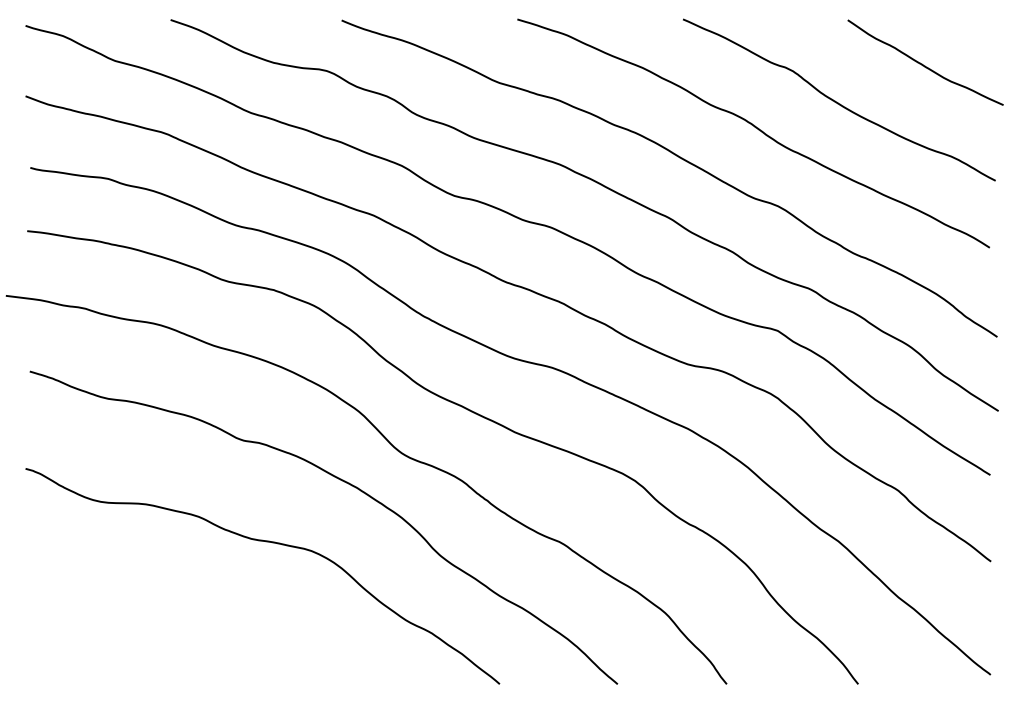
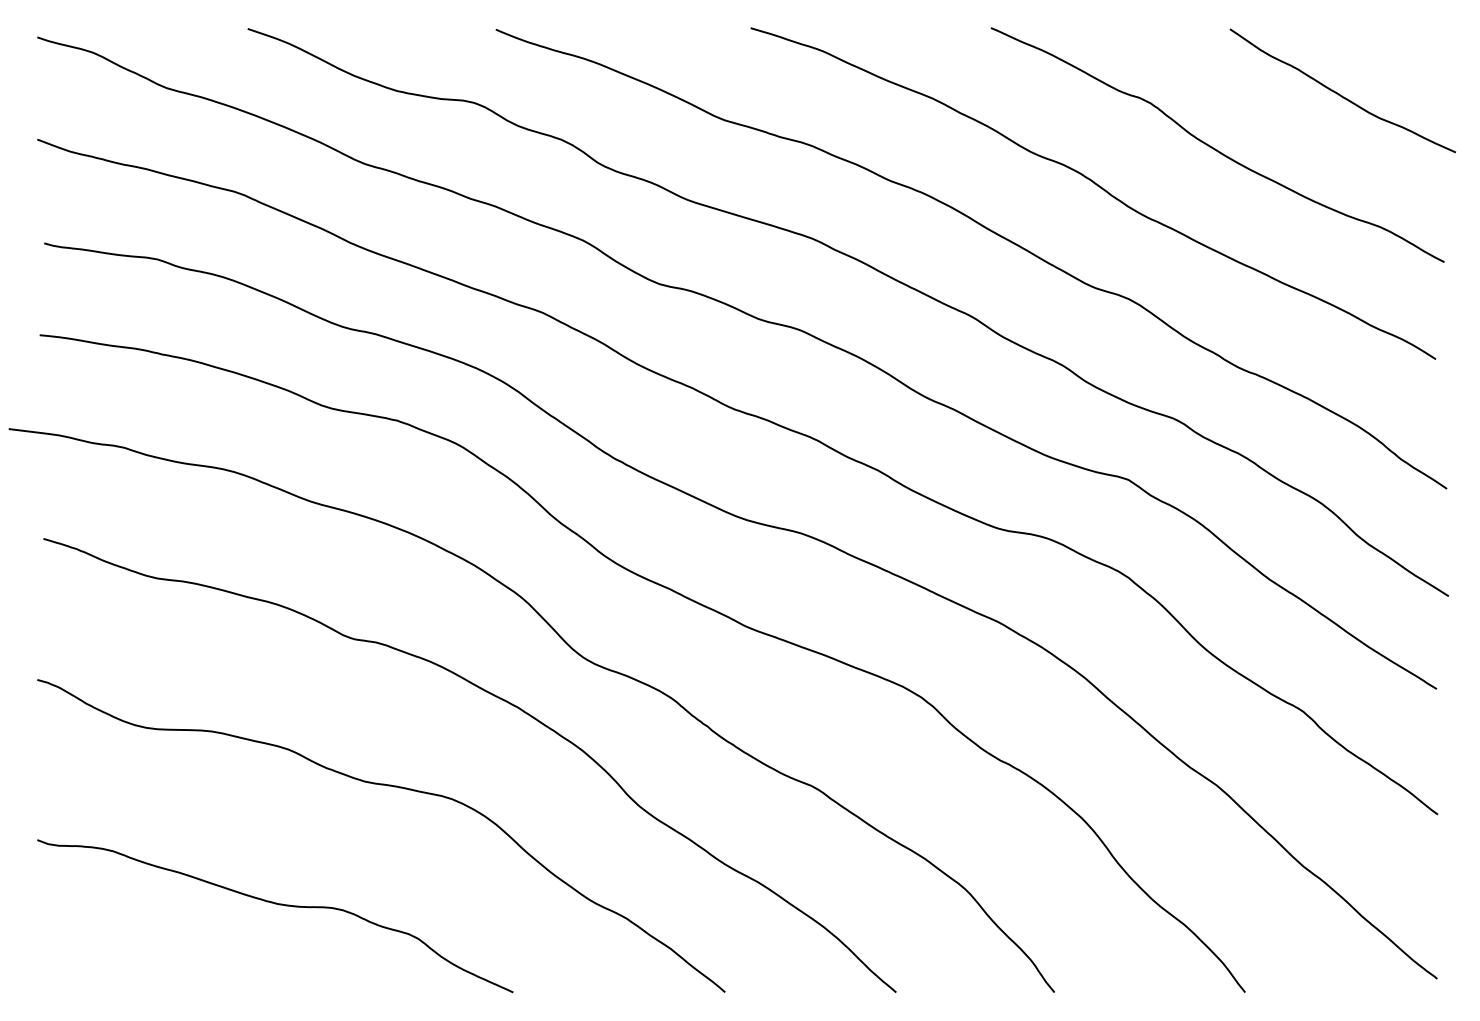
curve: (191, 624) -> (278, 905), added

